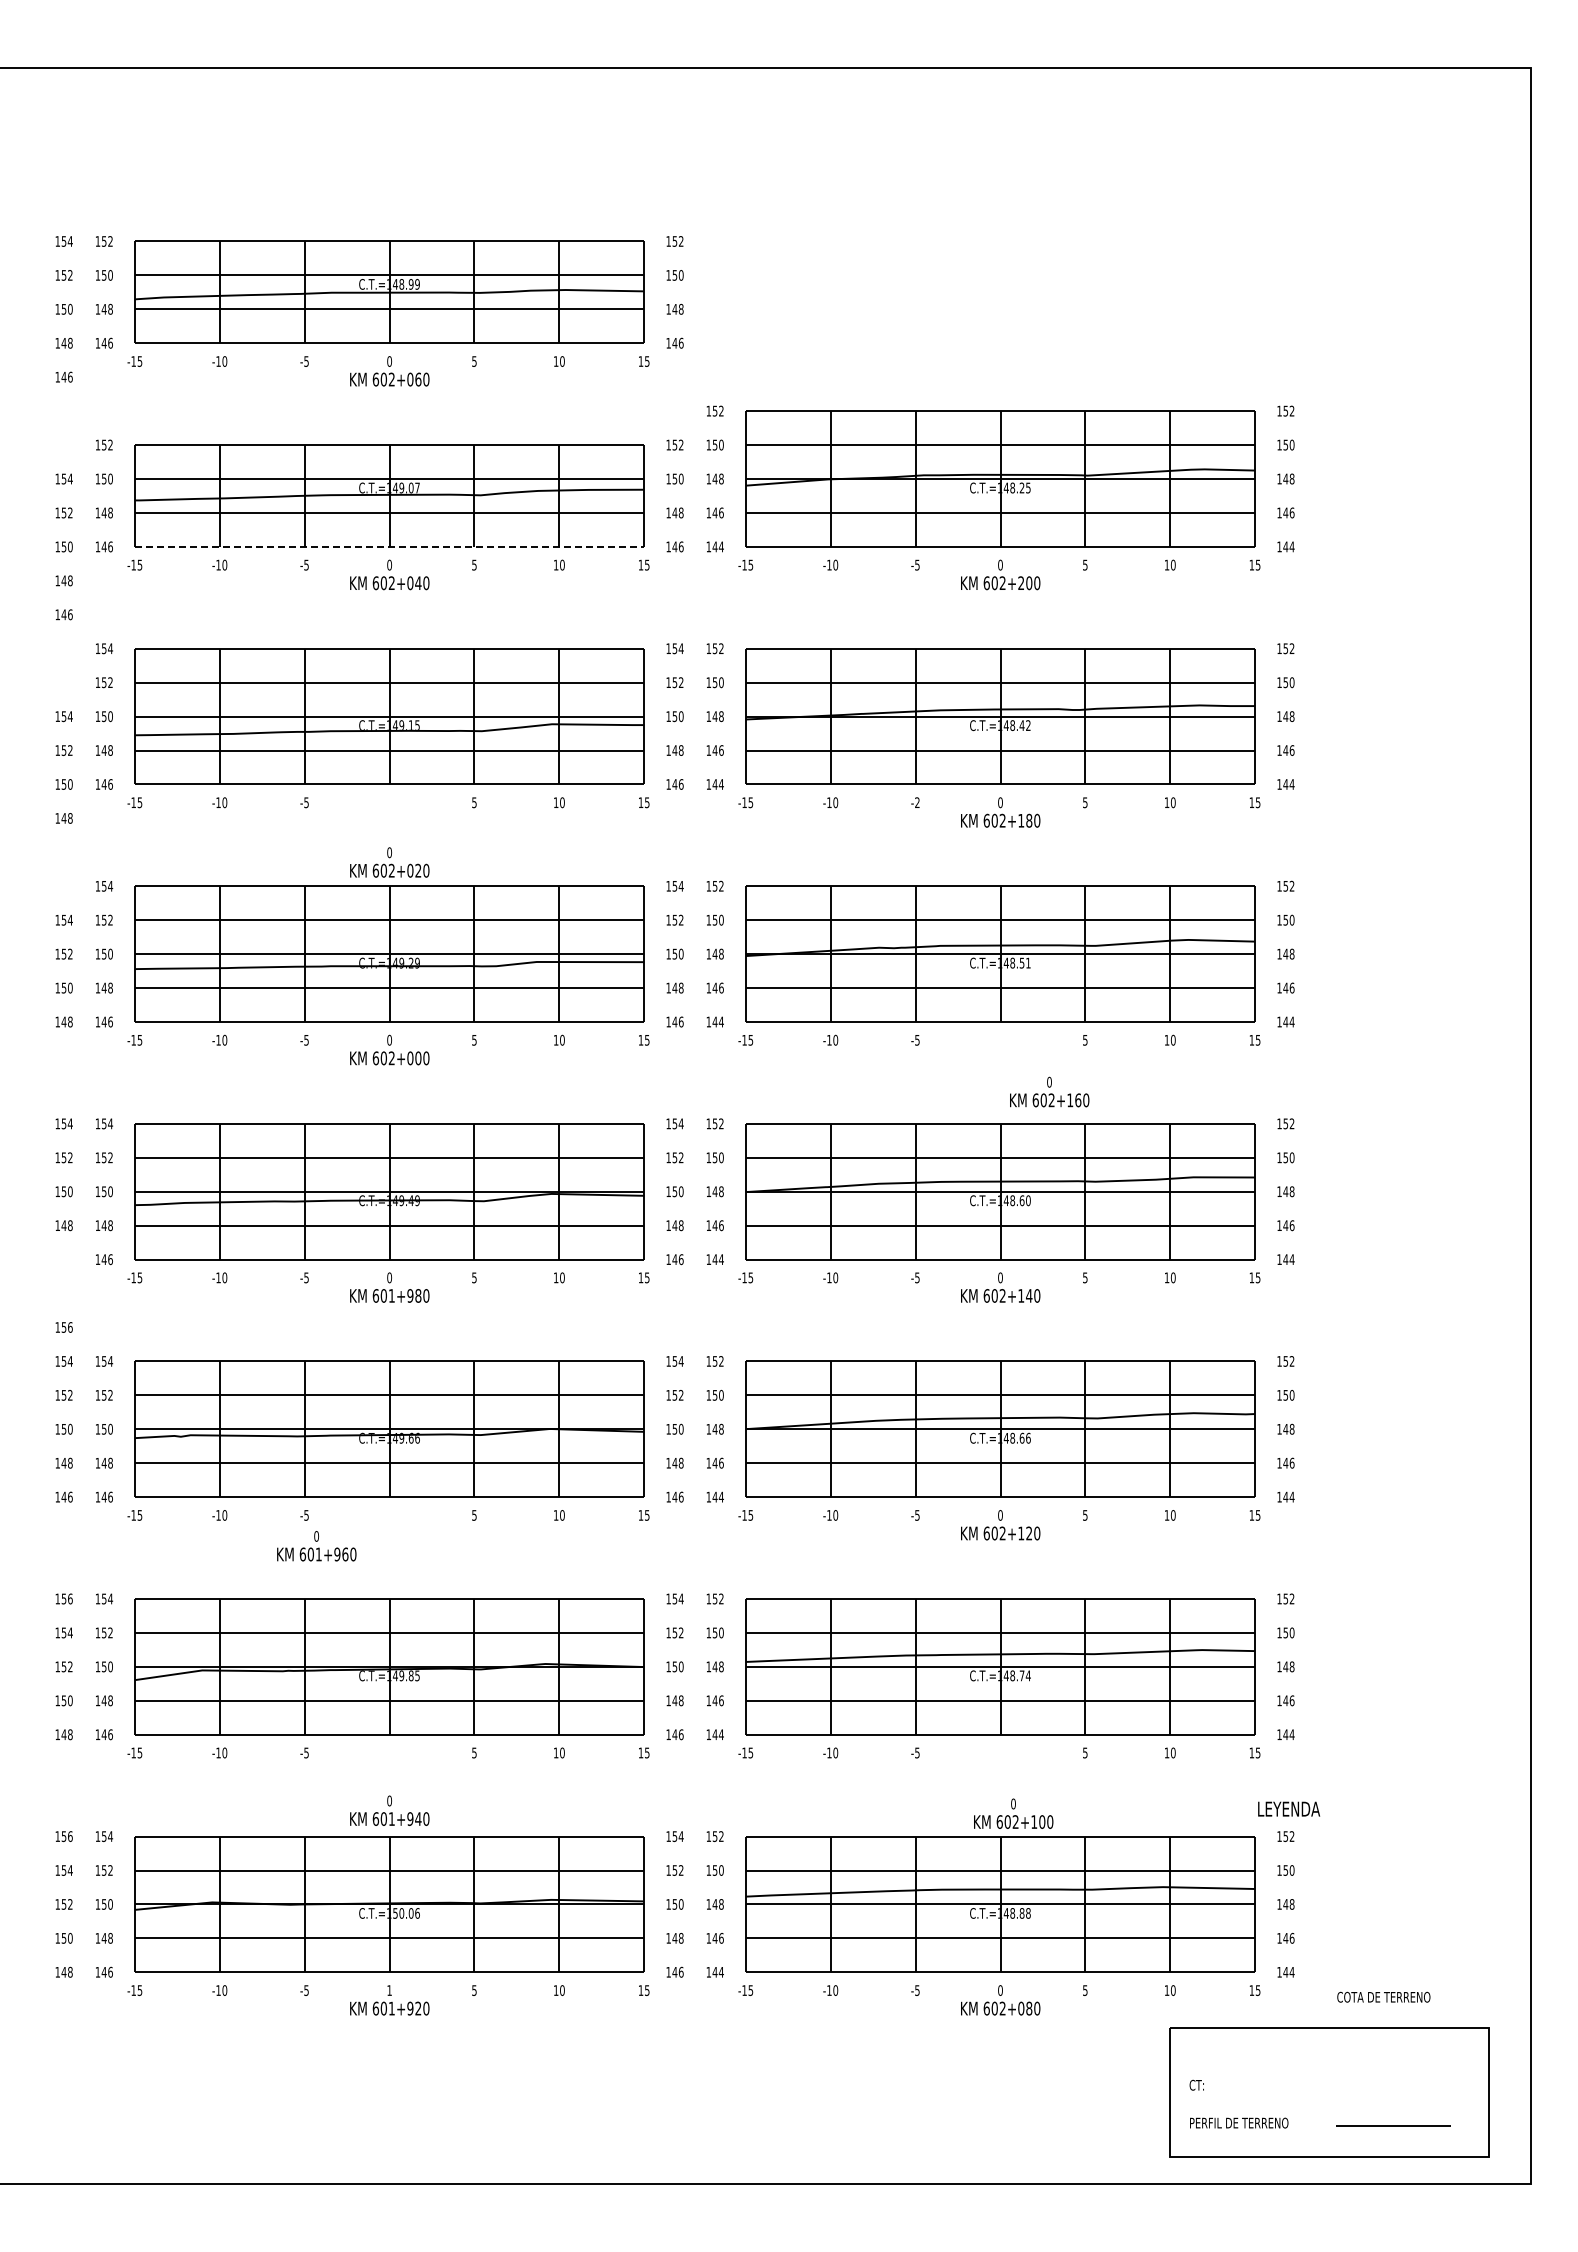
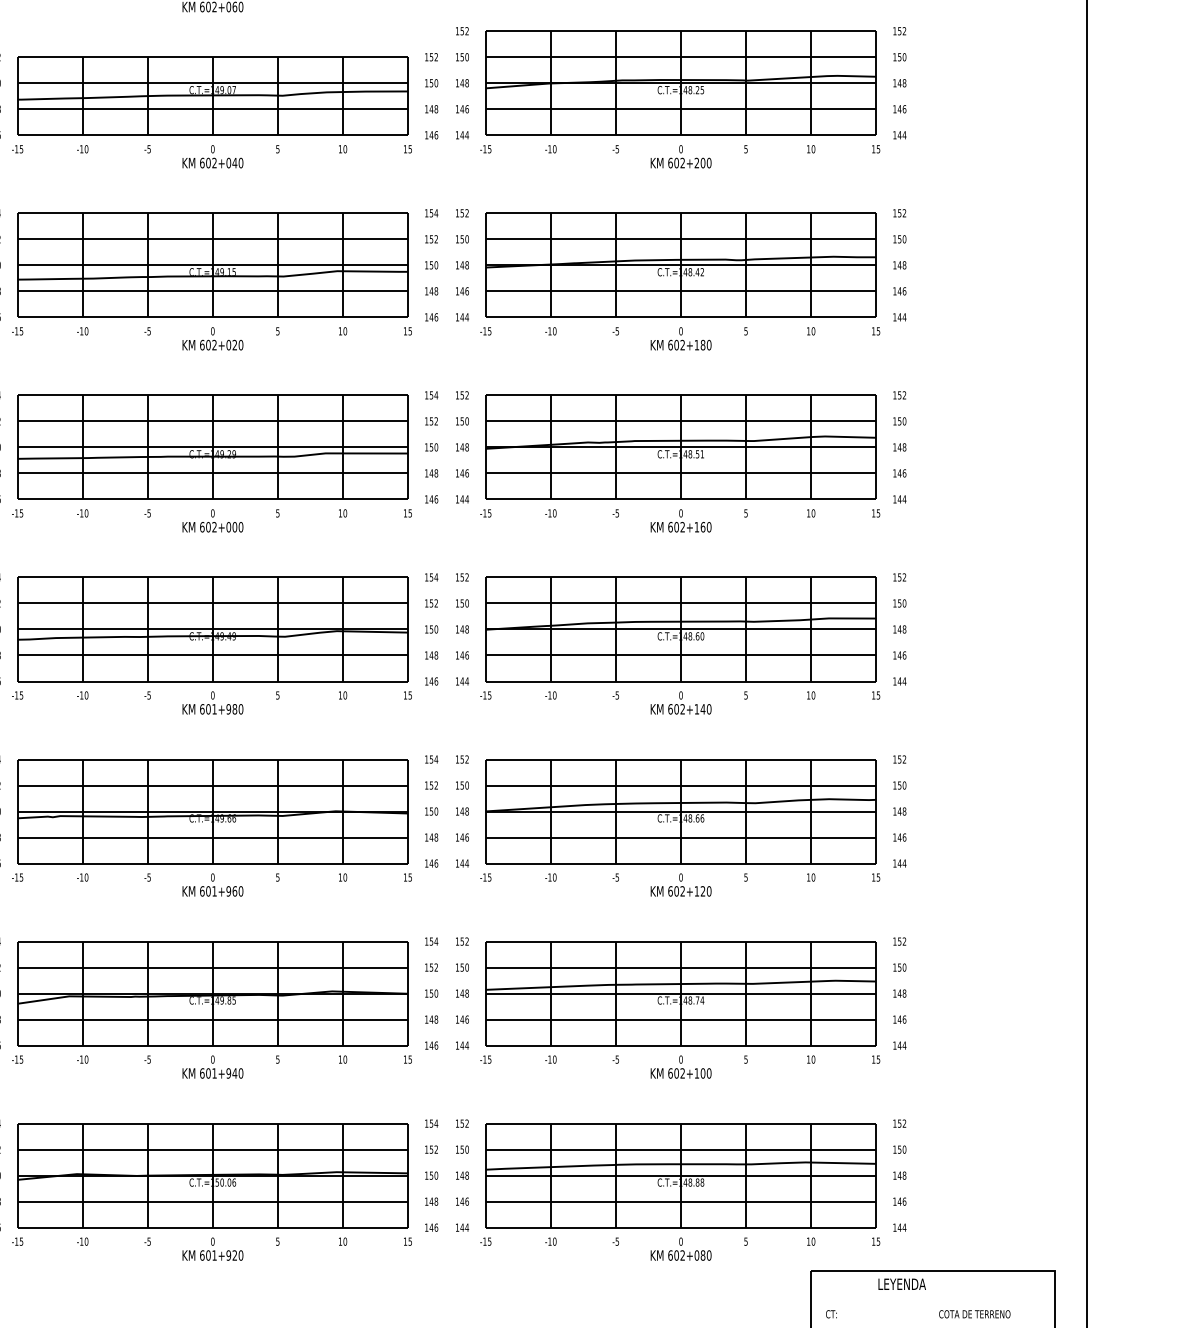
line: (389, 546) -> (212, 134), dashed -> solid
text: (917, 802) -> (617, 331), -2 -> -5
text: (389, 862) -> (212, 338), moved
text: (1049, 1091) -> (681, 520), moved
text: (316, 1546) -> (212, 885), moved
text: (1289, 1808) -> (902, 1283), moved
text: (389, 1810) -> (212, 1066), moved
text: (1013, 1813) -> (681, 1066), moved
text: (389, 1990) -> (212, 1241), 1 -> 0
text: (1383, 1996) -> (974, 1313), moved

